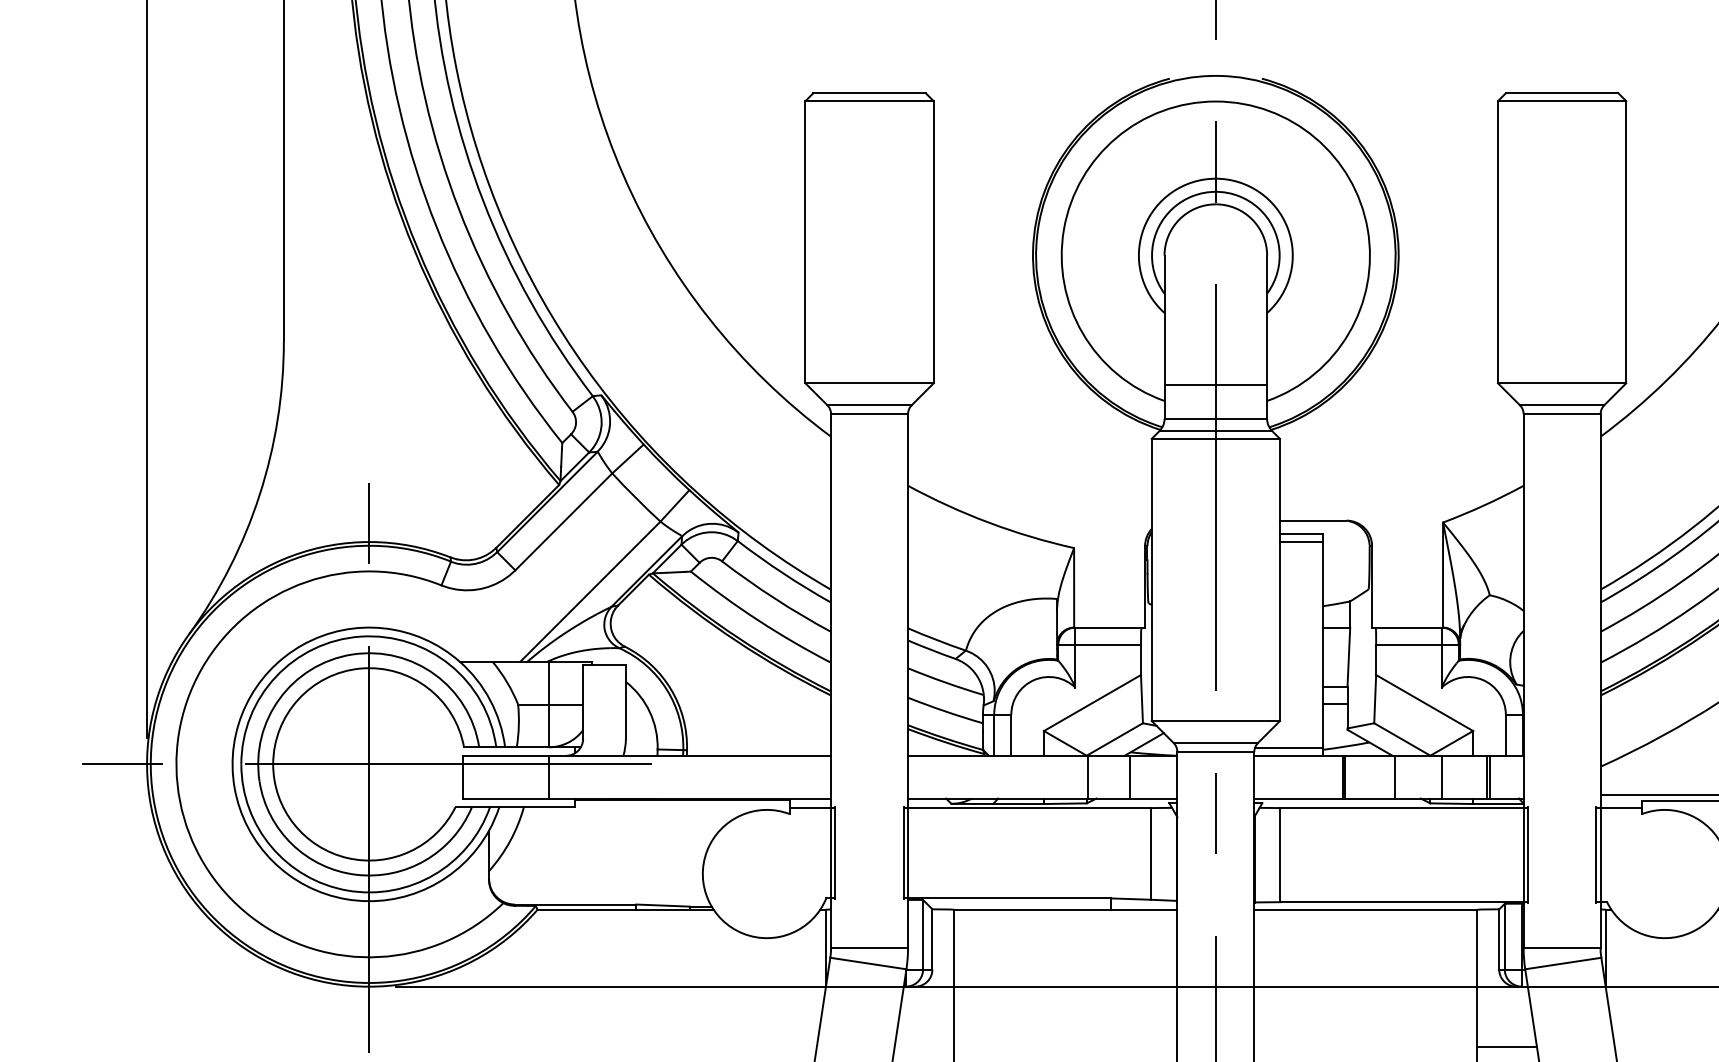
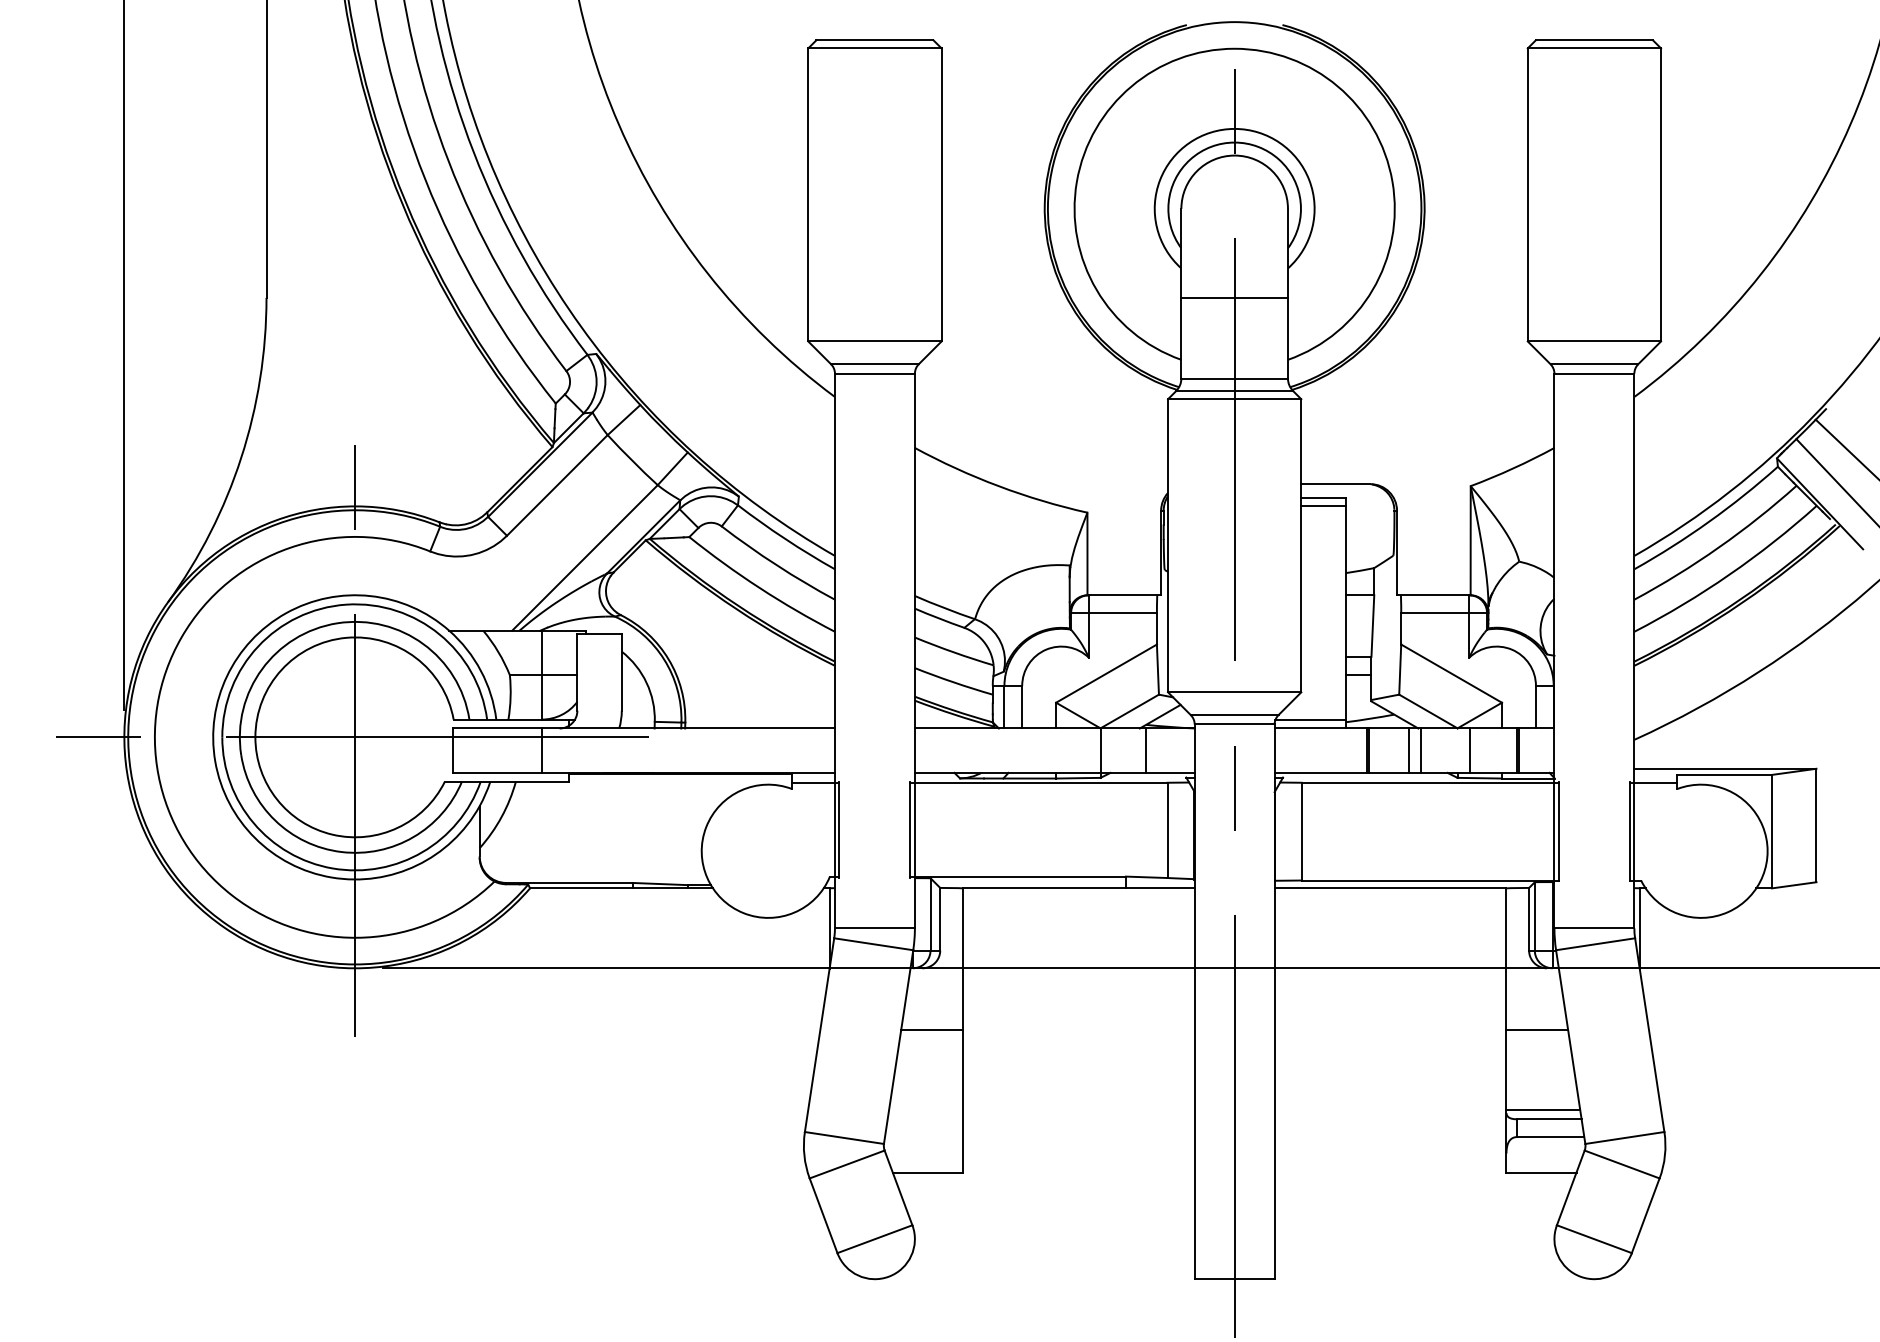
line: (1215, 385) -> (1234, 297), moved
line: (1383, 777) -> (1408, 750), added
line: (924, 1046) -> (931, 1030), added

